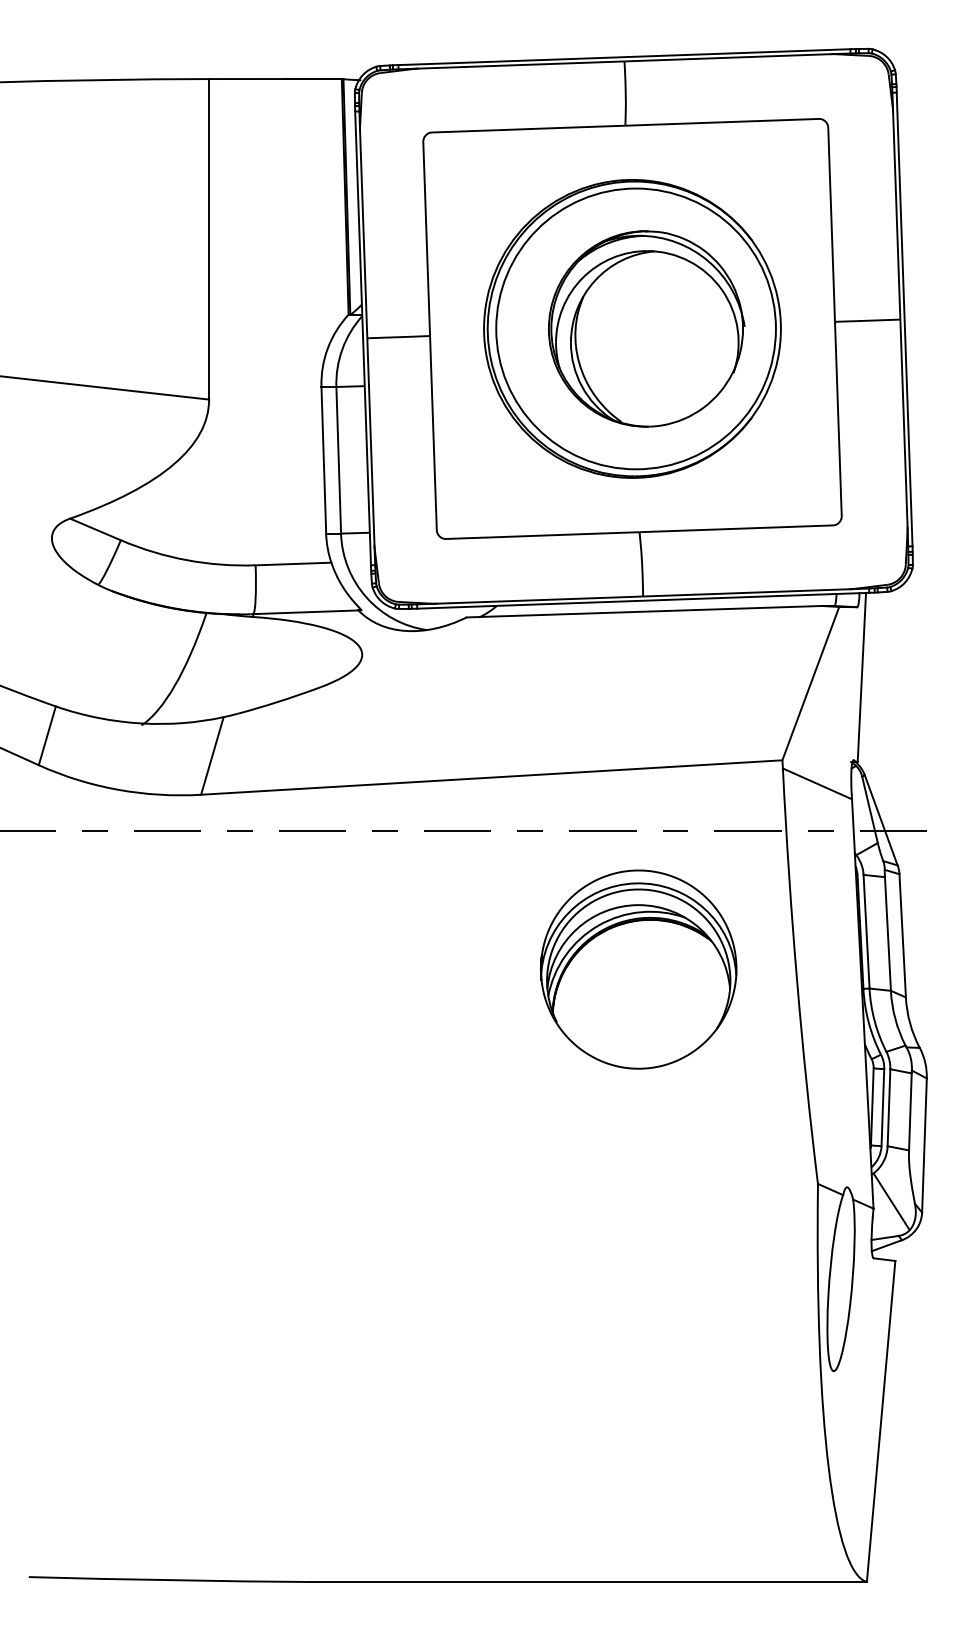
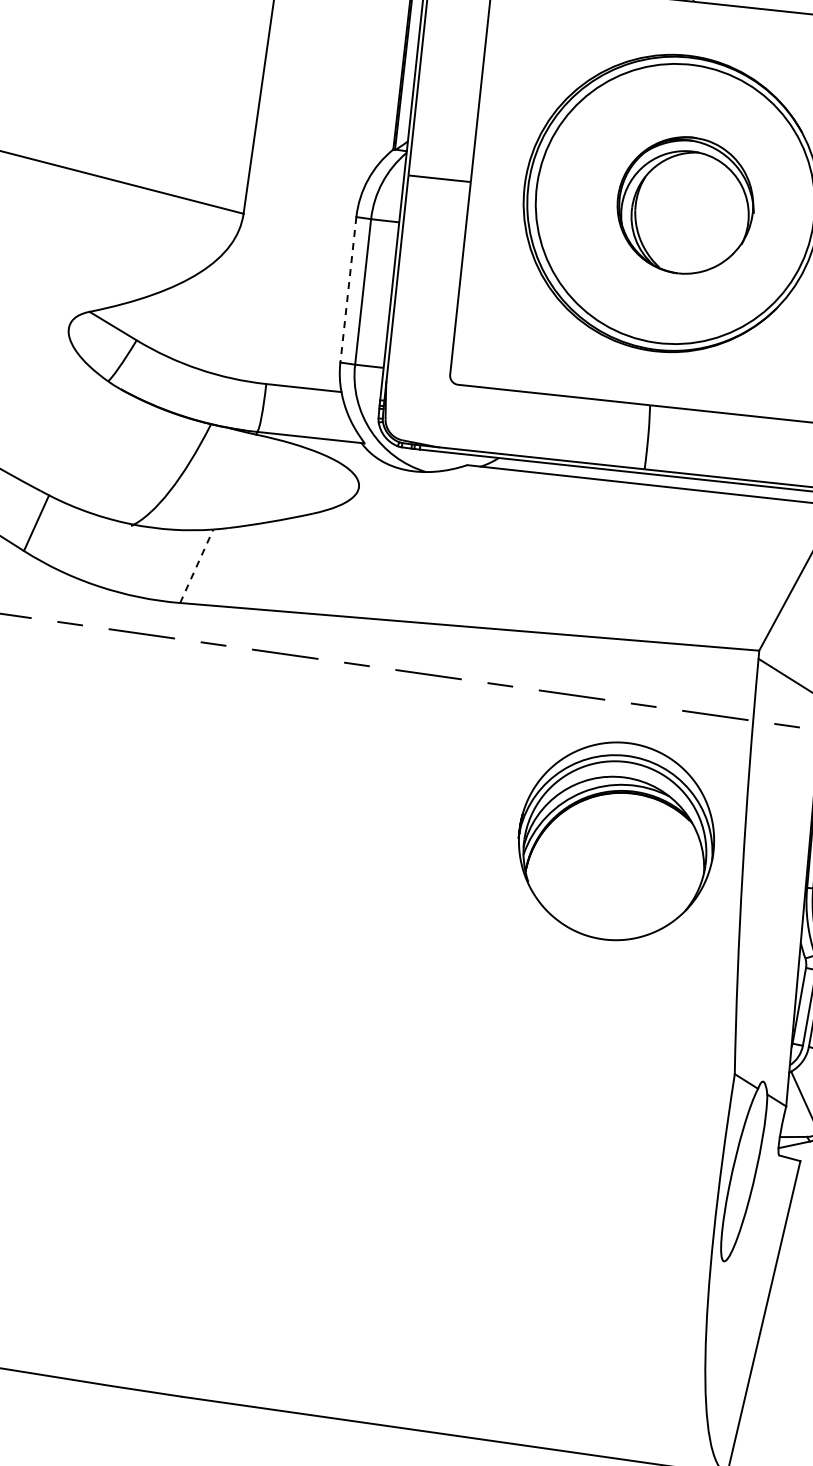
part: (646, 328) -> (685, 205), size x0.7
line: (323, 460) -> (348, 290), solid -> dashed
line: (212, 755) -> (196, 565), solid -> dashed
part: (638, 969) -> (616, 841), moved

